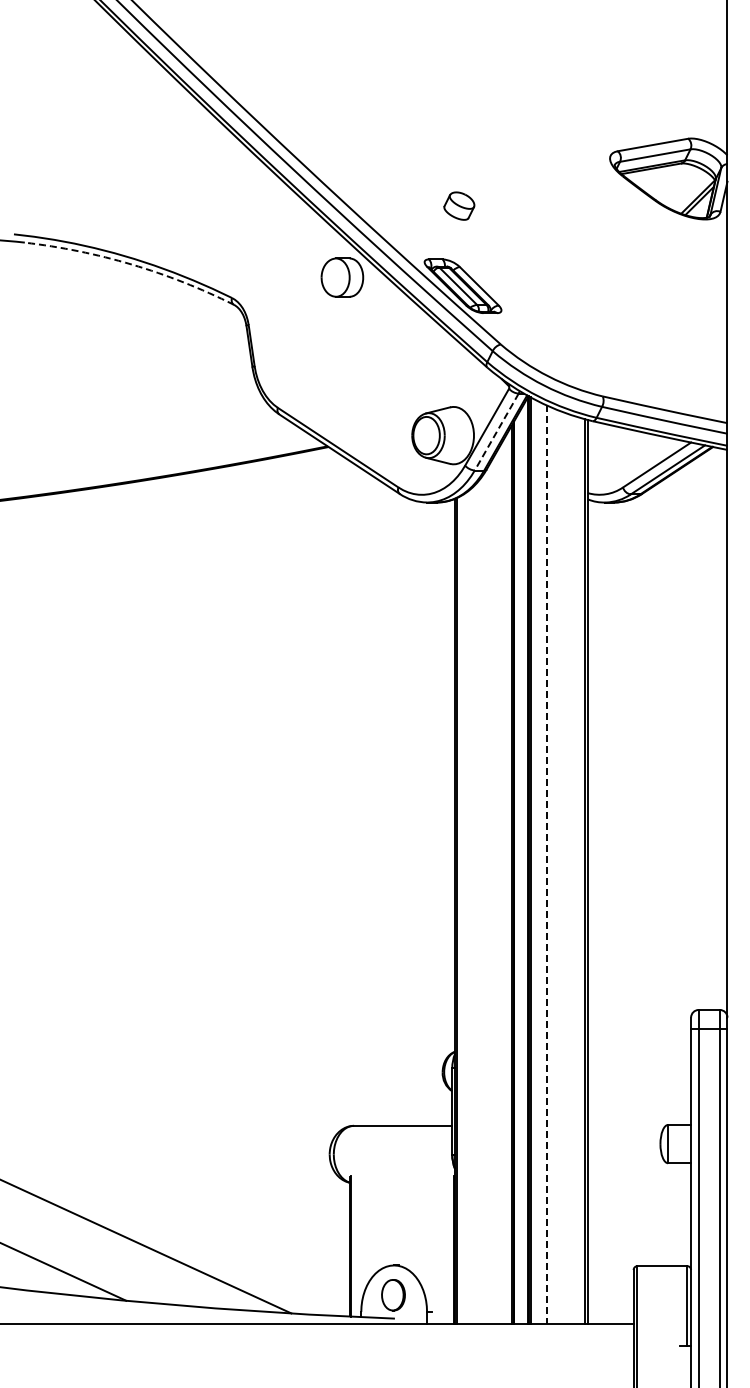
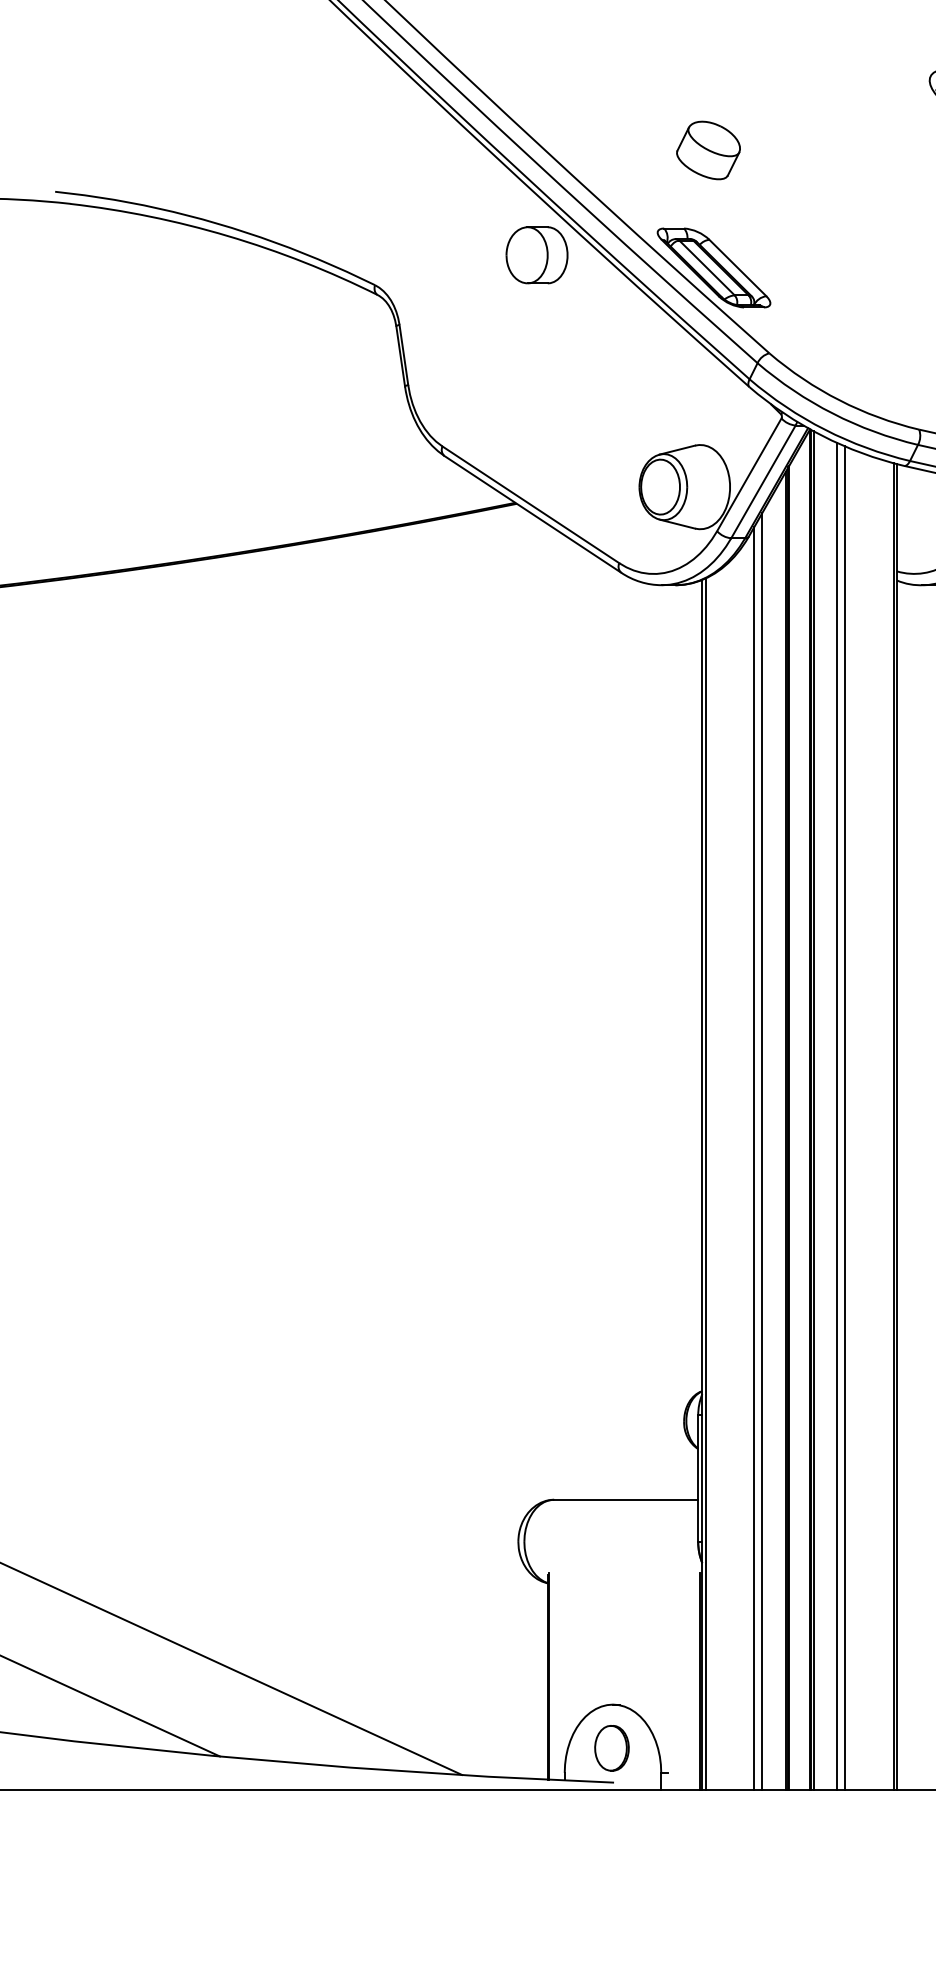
part: (459, 205) -> (708, 149), size x1.43
arc: (131, 264) -> (227, 236), dashed -> solid
line: (496, 432) -> (763, 482), dashed -> solid
line: (546, 865) -> (836, 1117), dashed -> solid
line: (552, 865) -> (845, 1117), added
line: (495, 888) -> (761, 1151), added
line: (490, 893) -> (754, 1158), added

